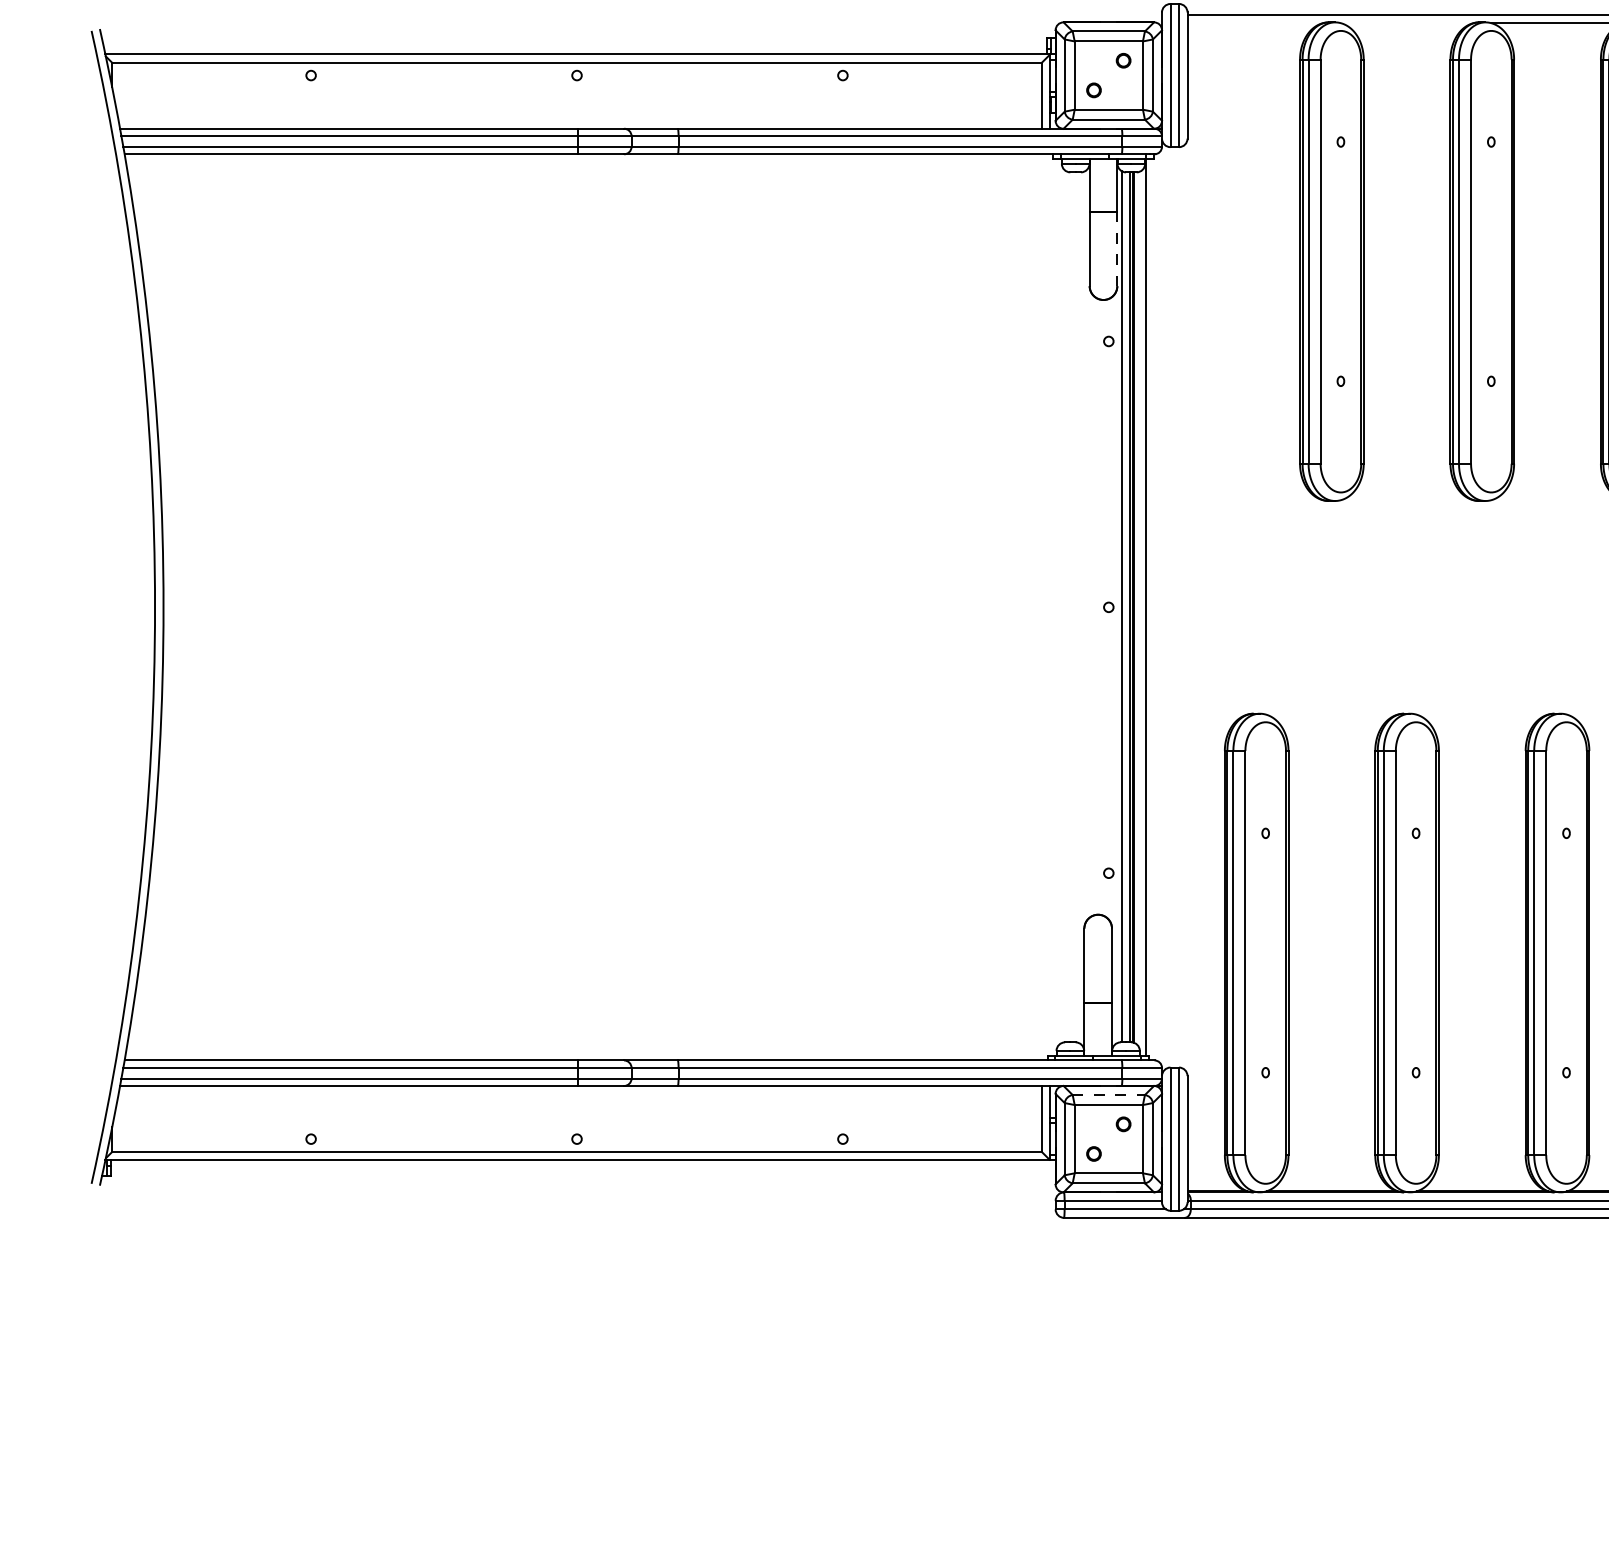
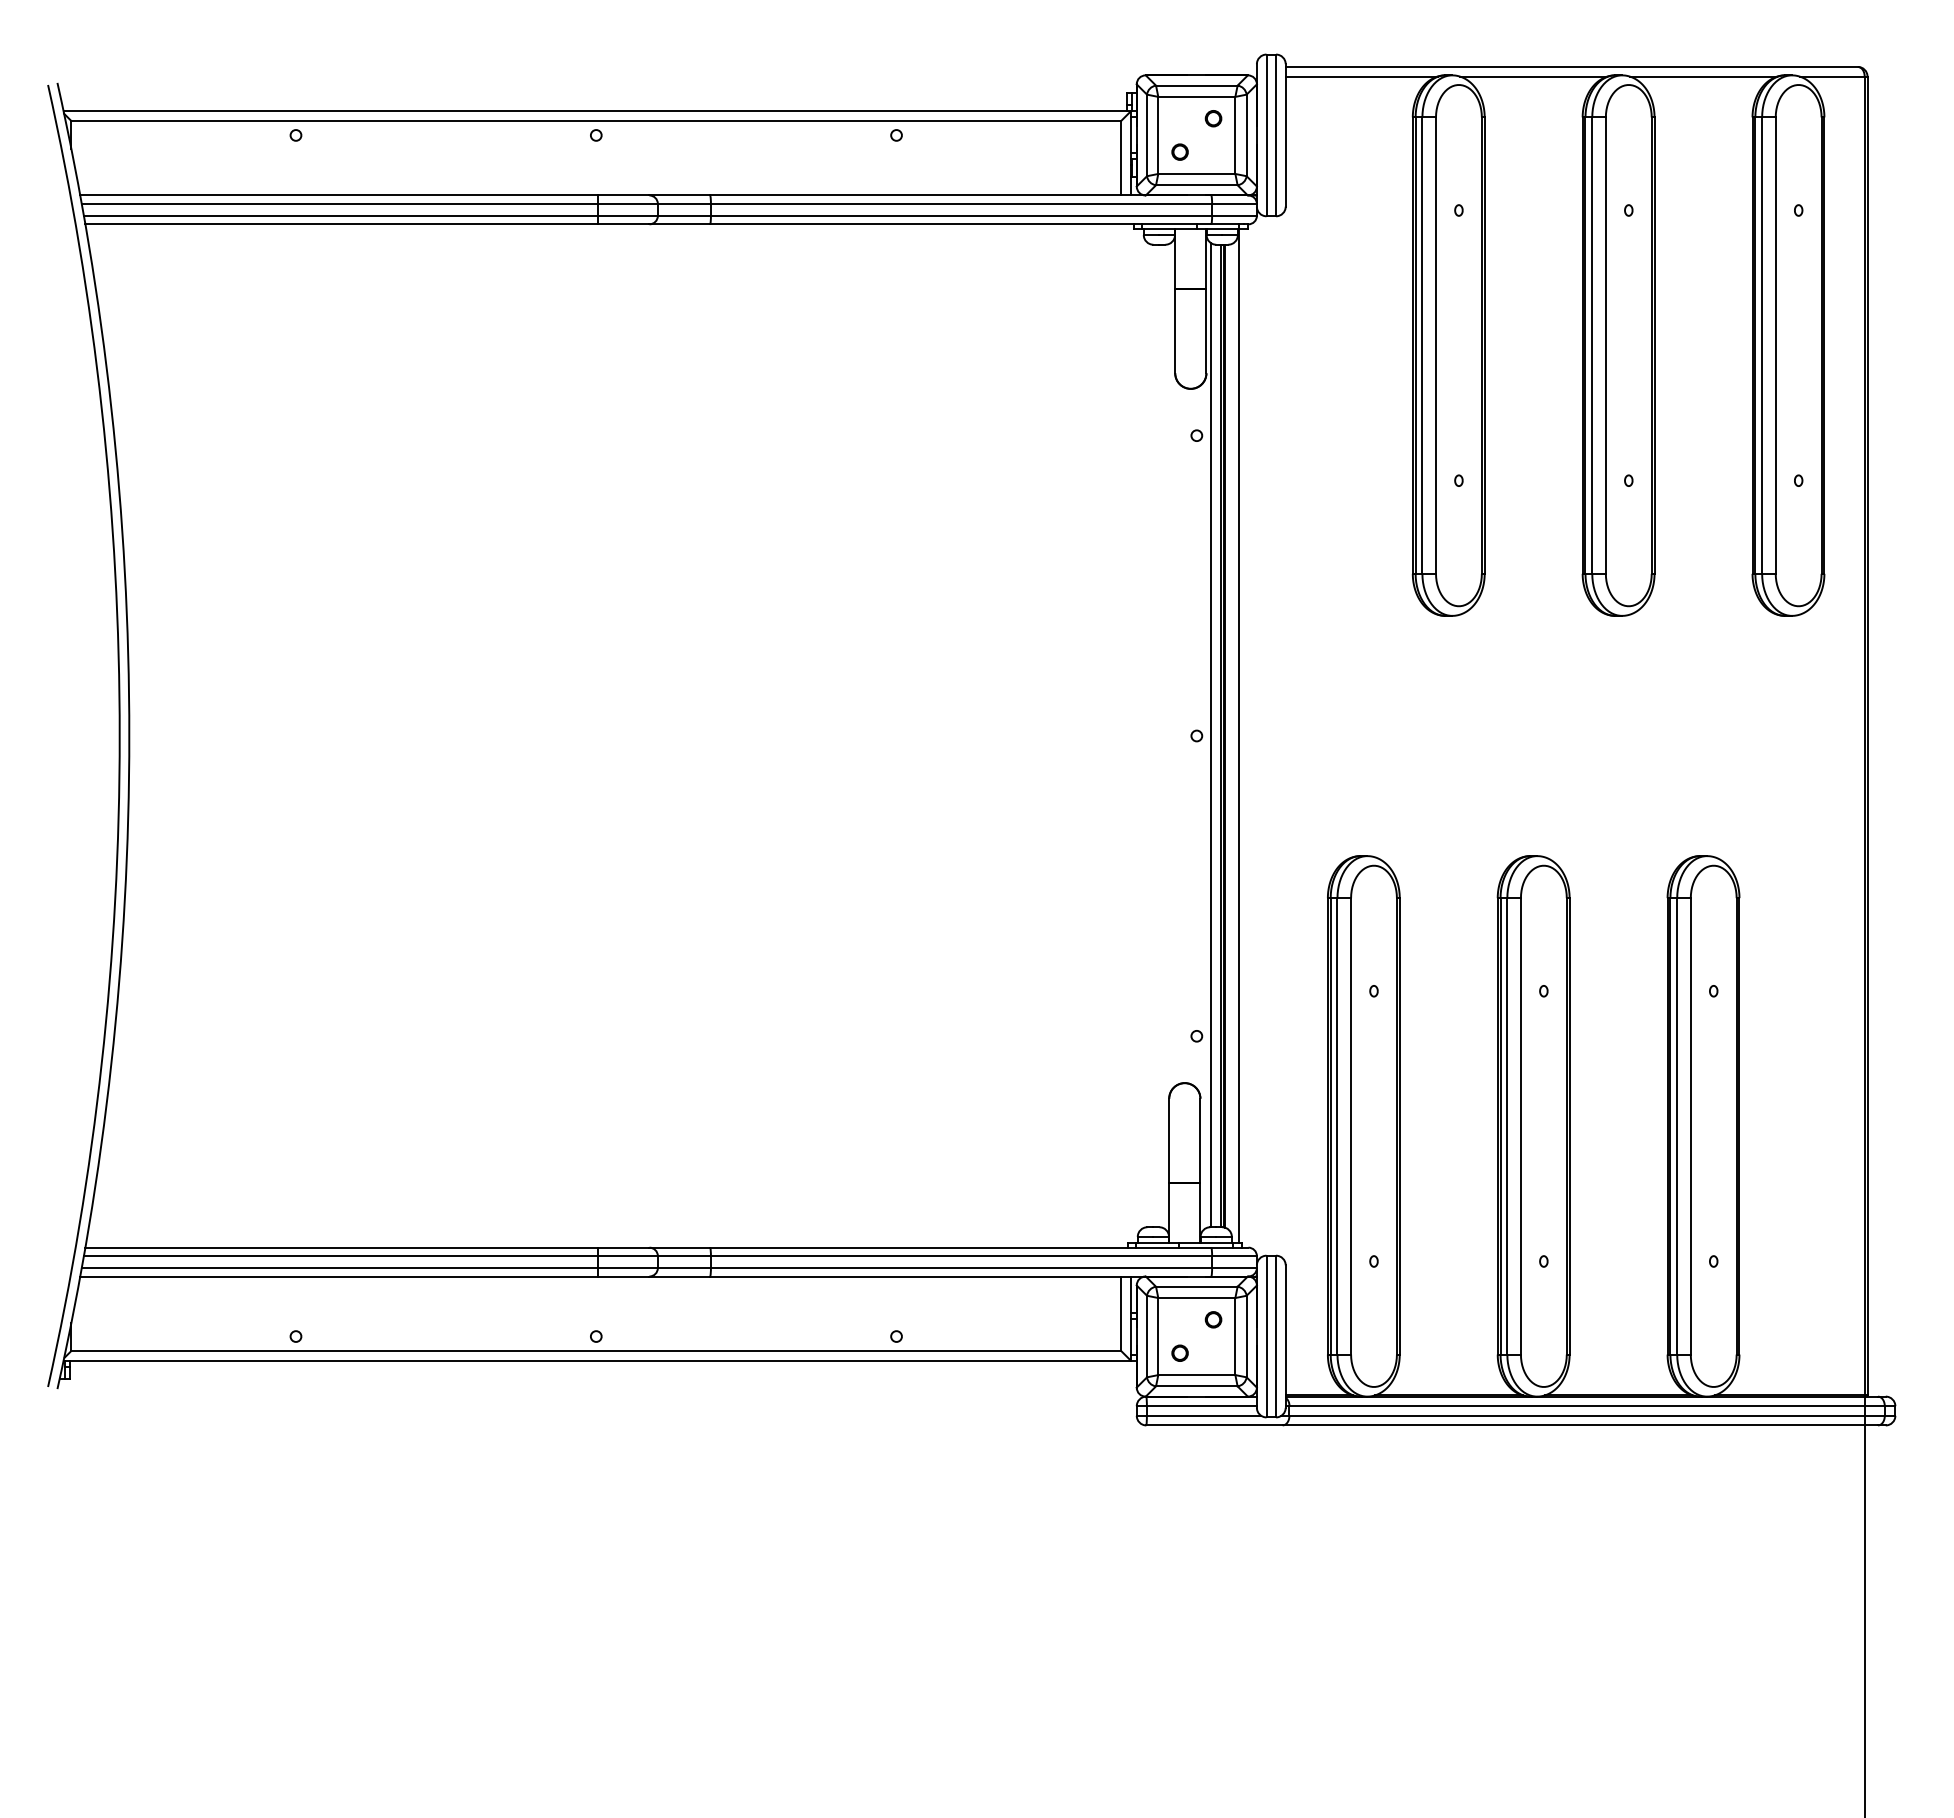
line: (1254, 23) -> (1361, 76), added
line: (1406, 23) -> (1533, 76), added
line: (1117, 248) -> (1206, 330), dashed -> solid
line: (1108, 1094) -> (1196, 1286), dashed -> solid

